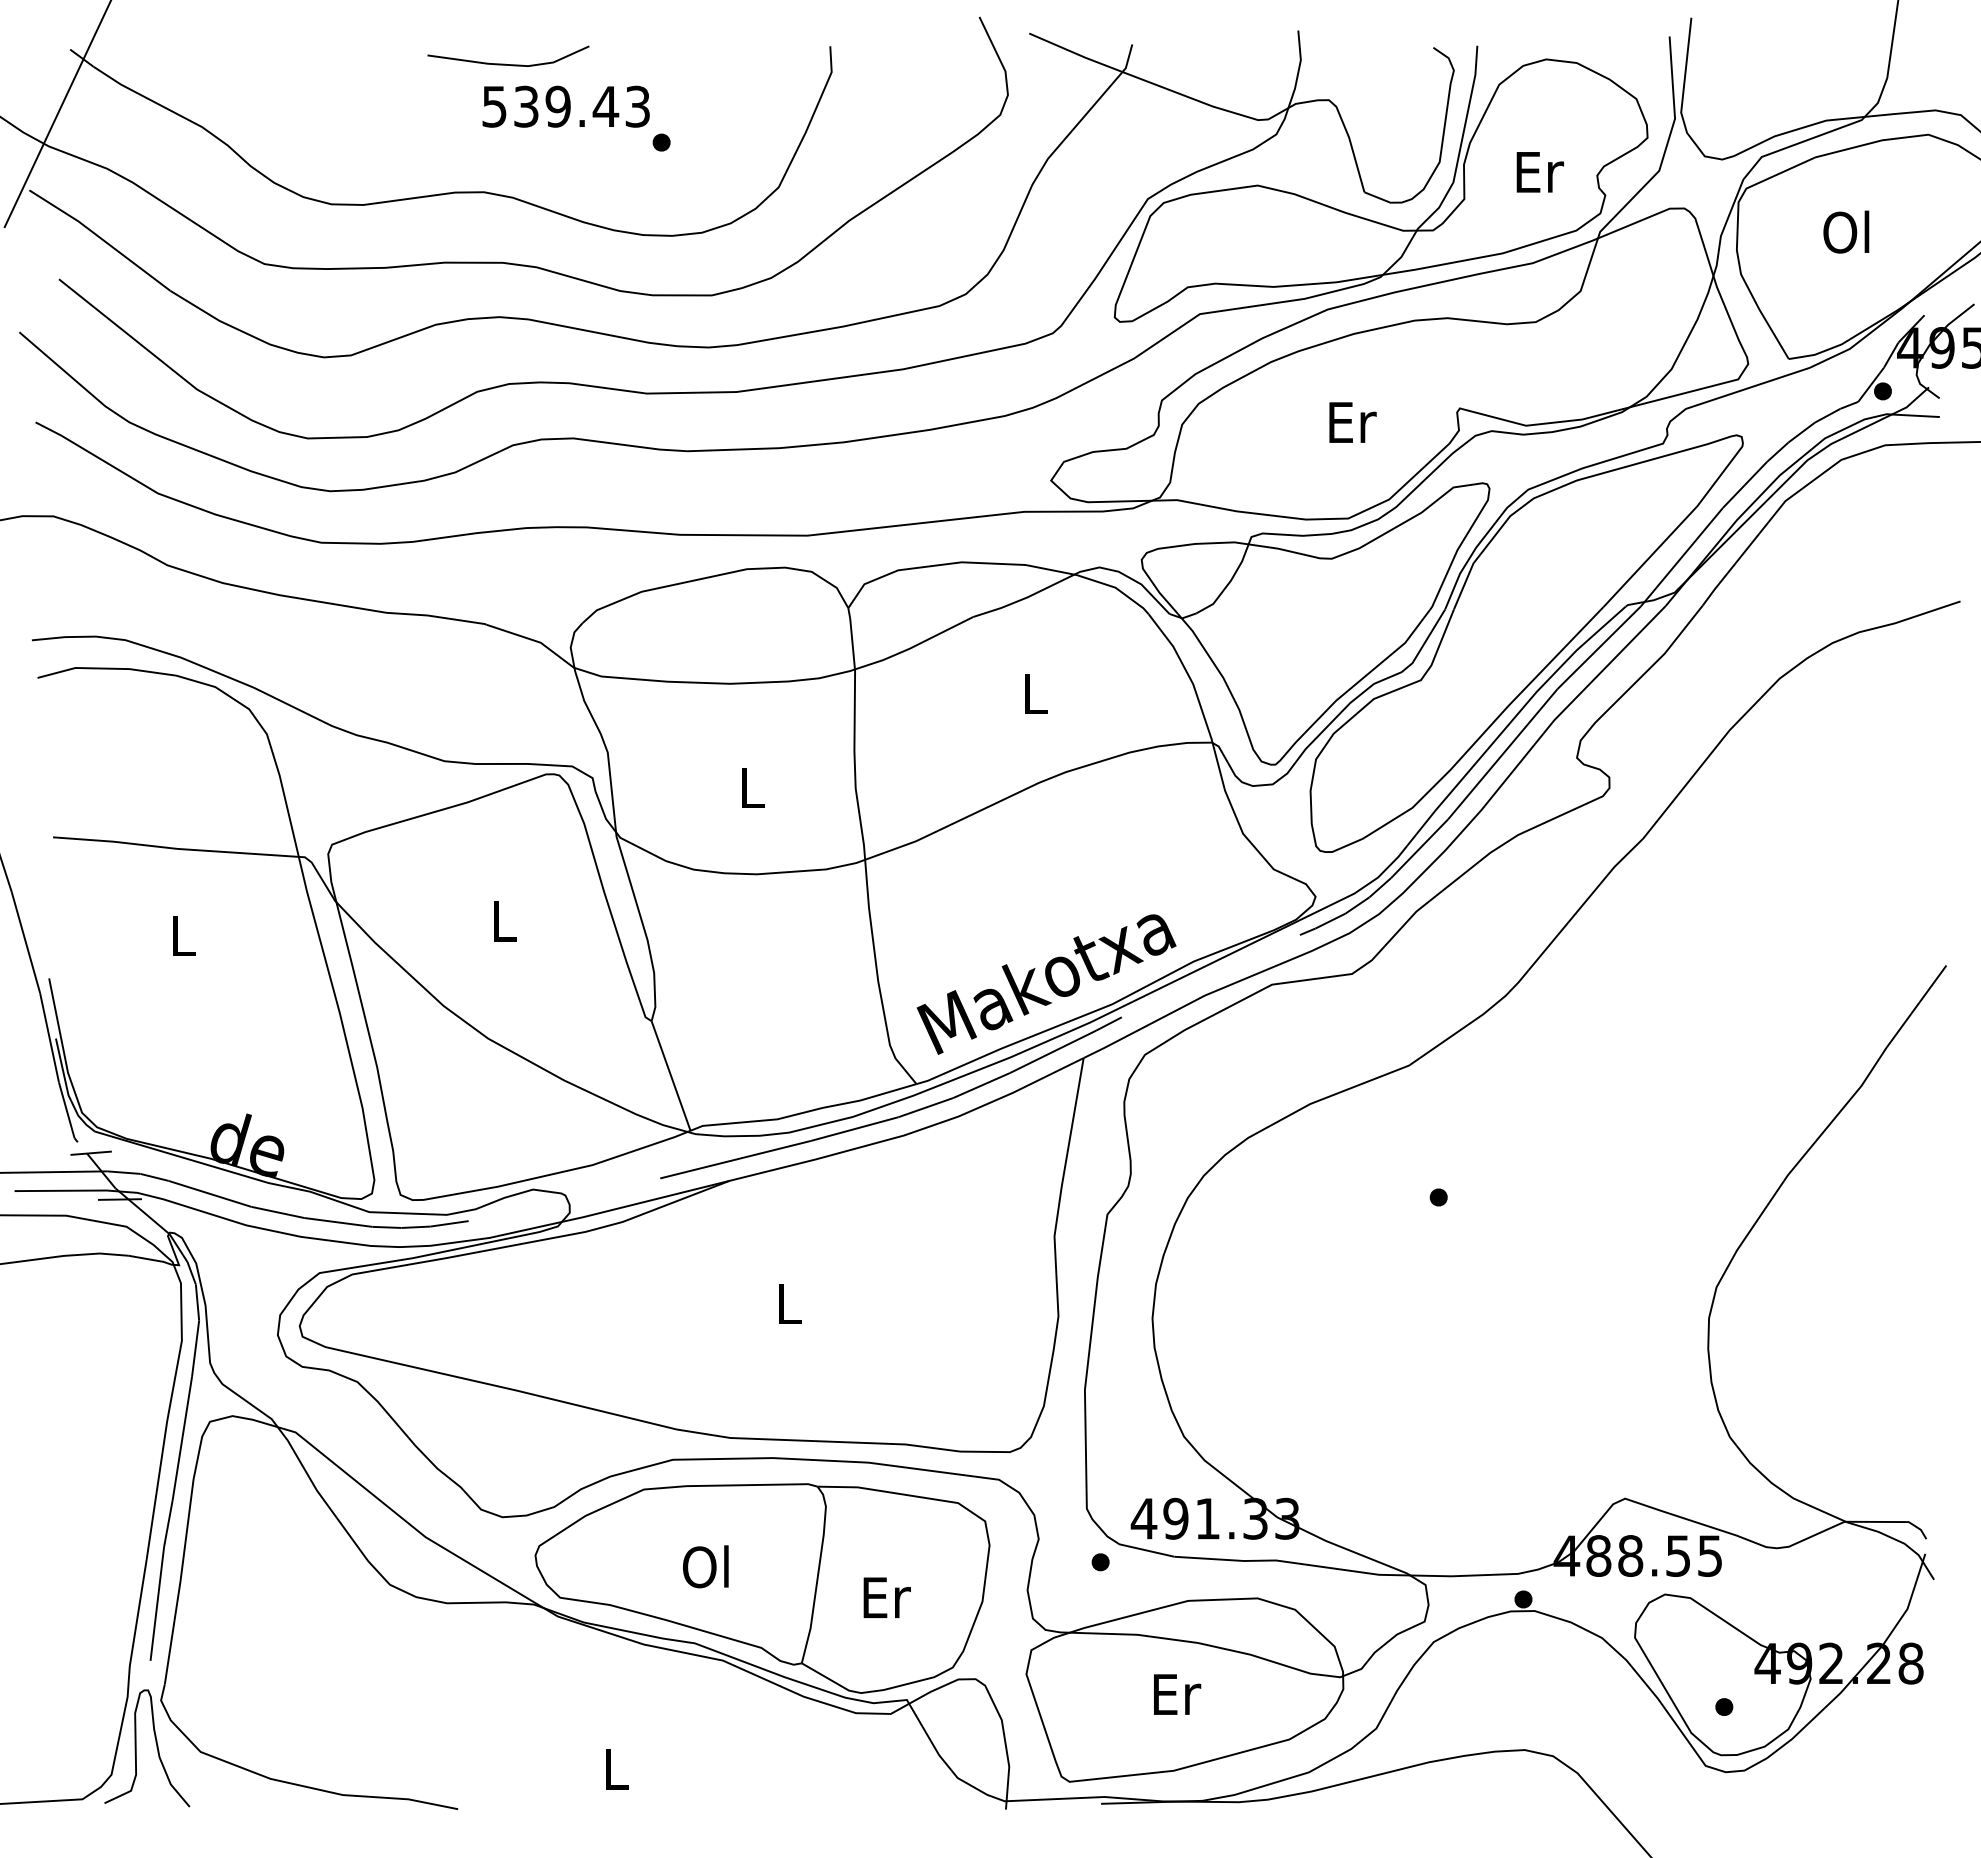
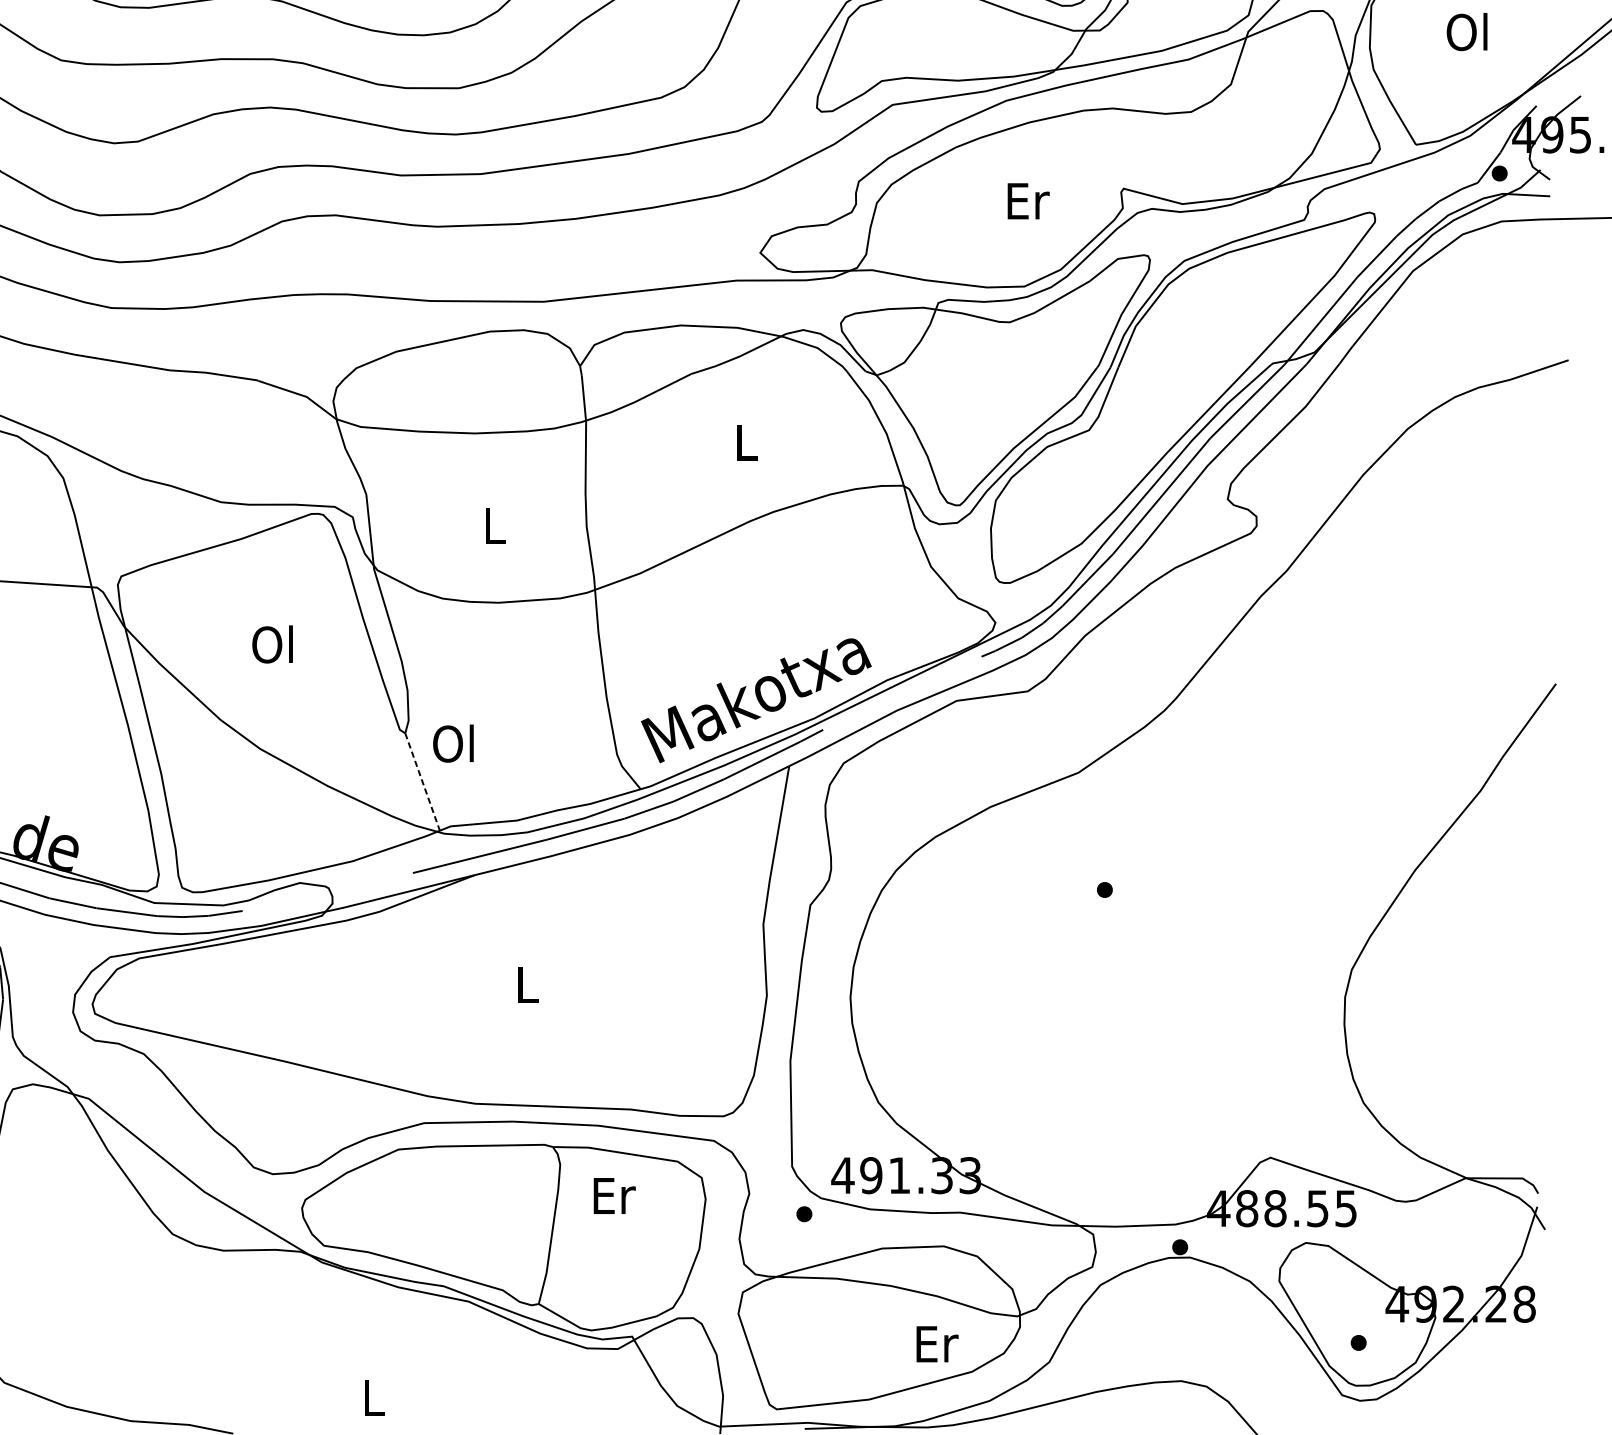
text: (502, 920) -> (272, 643), L -> Ol
line: (671, 1076) -> (422, 782), solid -> dashed
text: (705, 1566) -> (453, 743), moved
text: (886, 1597) -> (614, 1195), moved
text: (1177, 1694) -> (937, 1344), moved

